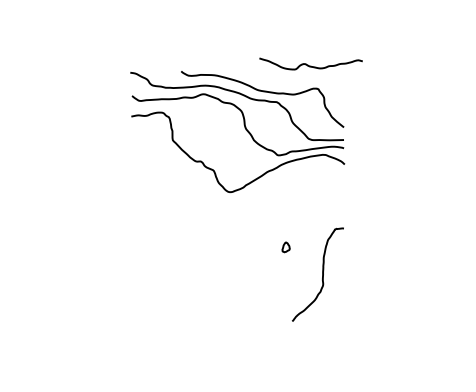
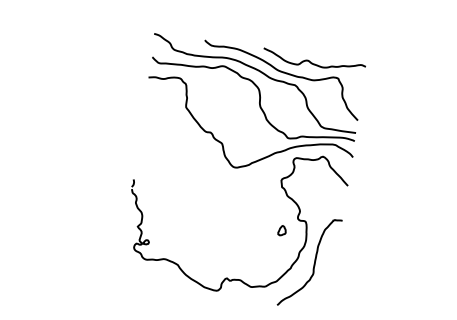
curve: (310, 65) -> (313, 63), moved
part: (278, 205) -> (281, 188), added

